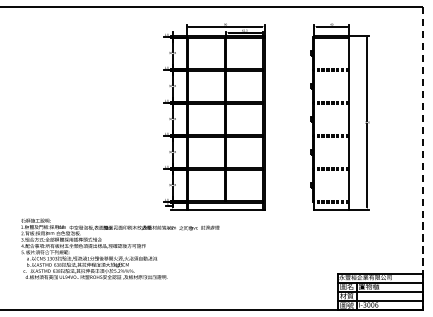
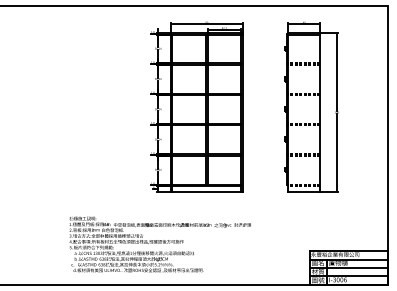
line: (422, 158) -> (387, 145), dashed -> solid
text: (119, 248) -> (159, 244), moved

